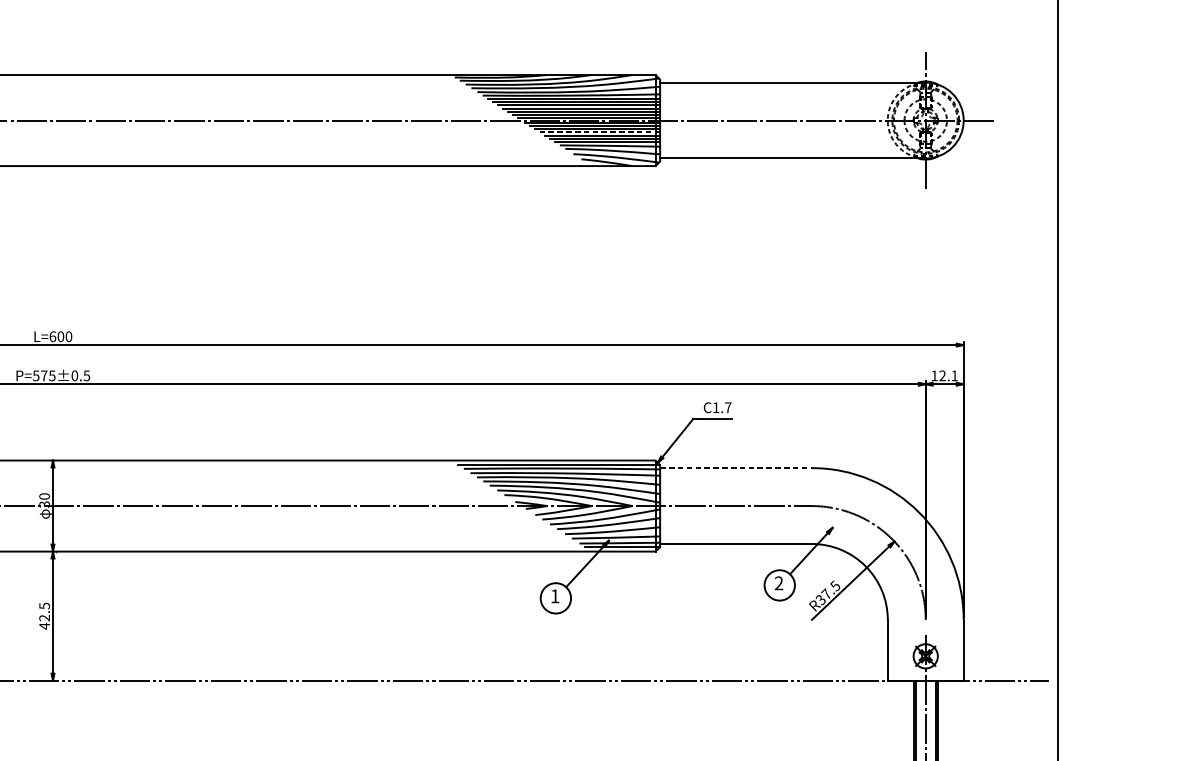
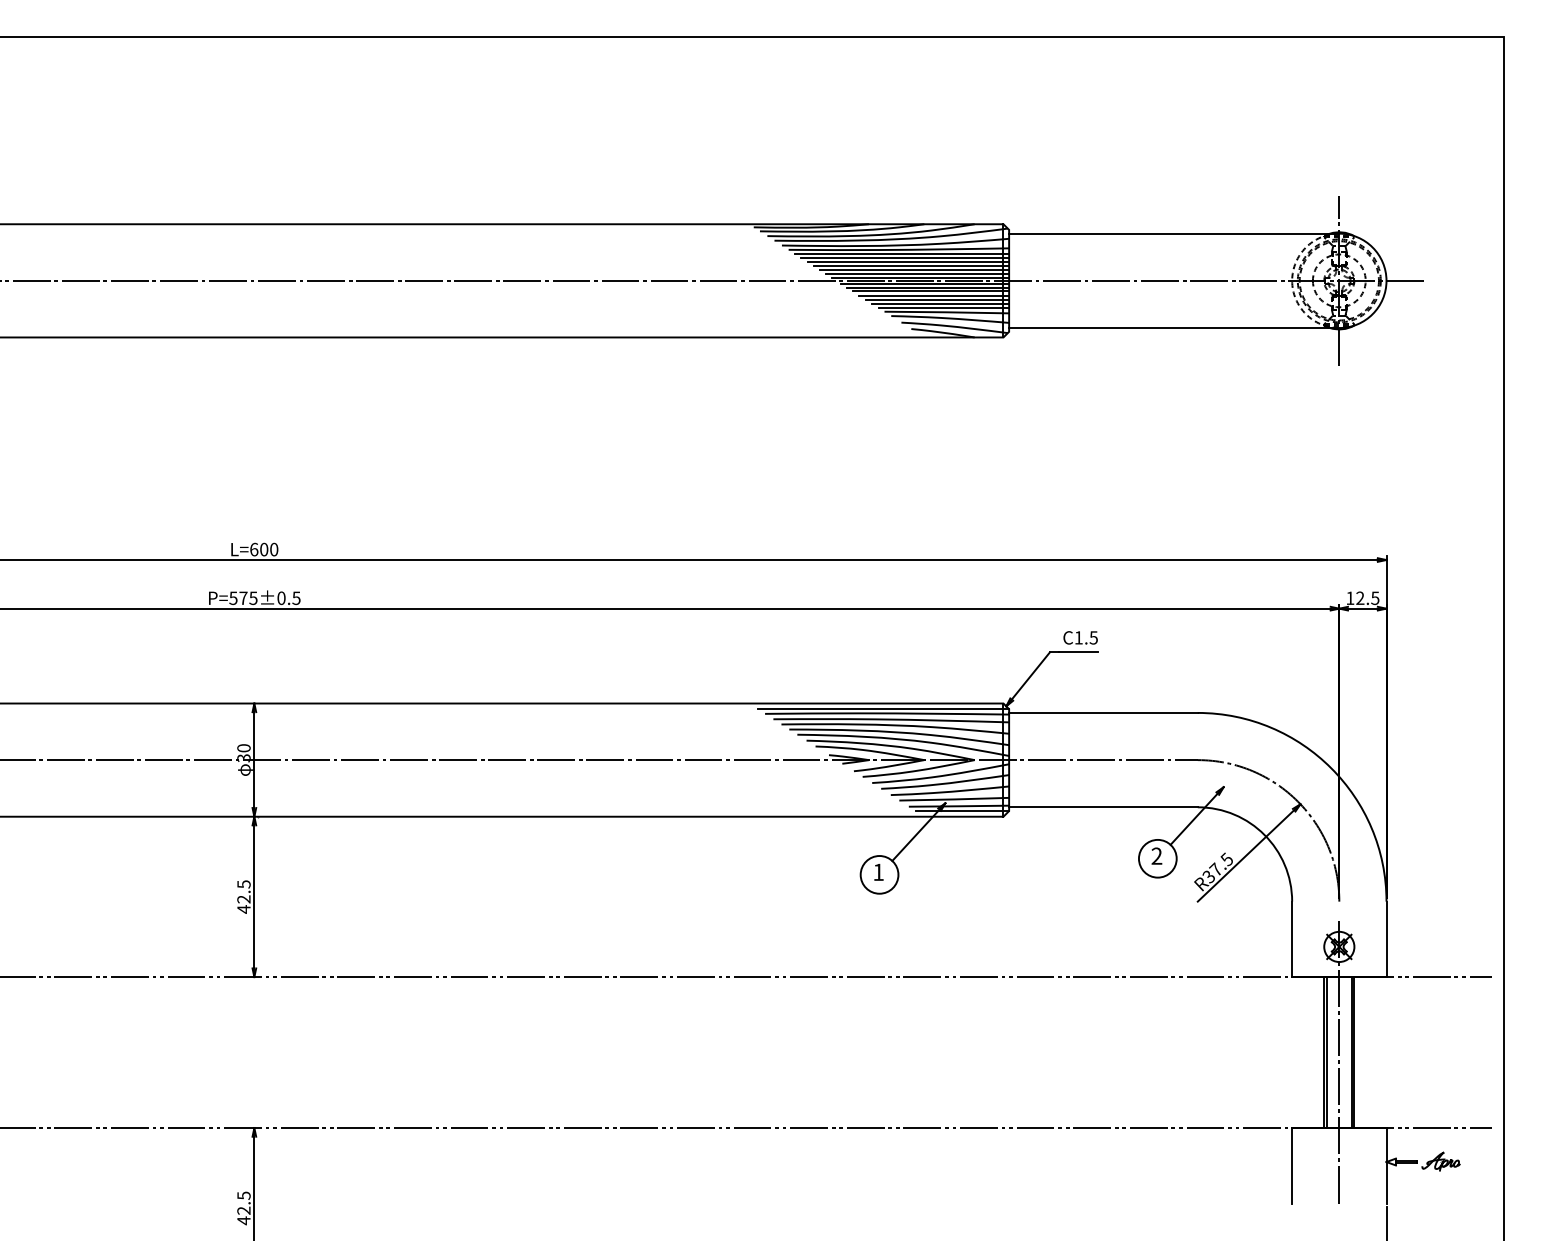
line: (600, 132) -> (934, 295), dashed -> solid
text: (954, 376) -> (1375, 598), 12.1 -> 12.5
text: (727, 407) -> (1093, 637), C1.7 -> C1.5
line: (736, 467) -> (1103, 712), dashed -> solid

